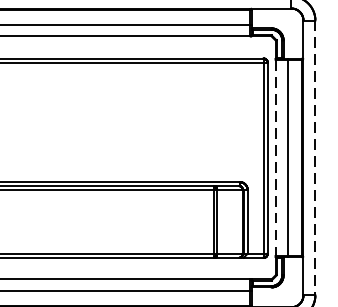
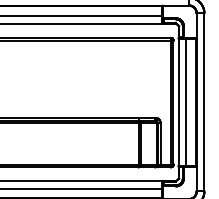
line: (275, 158) -> (178, 102), dashed -> solid
line: (315, 158) -> (204, 102), dashed -> solid

